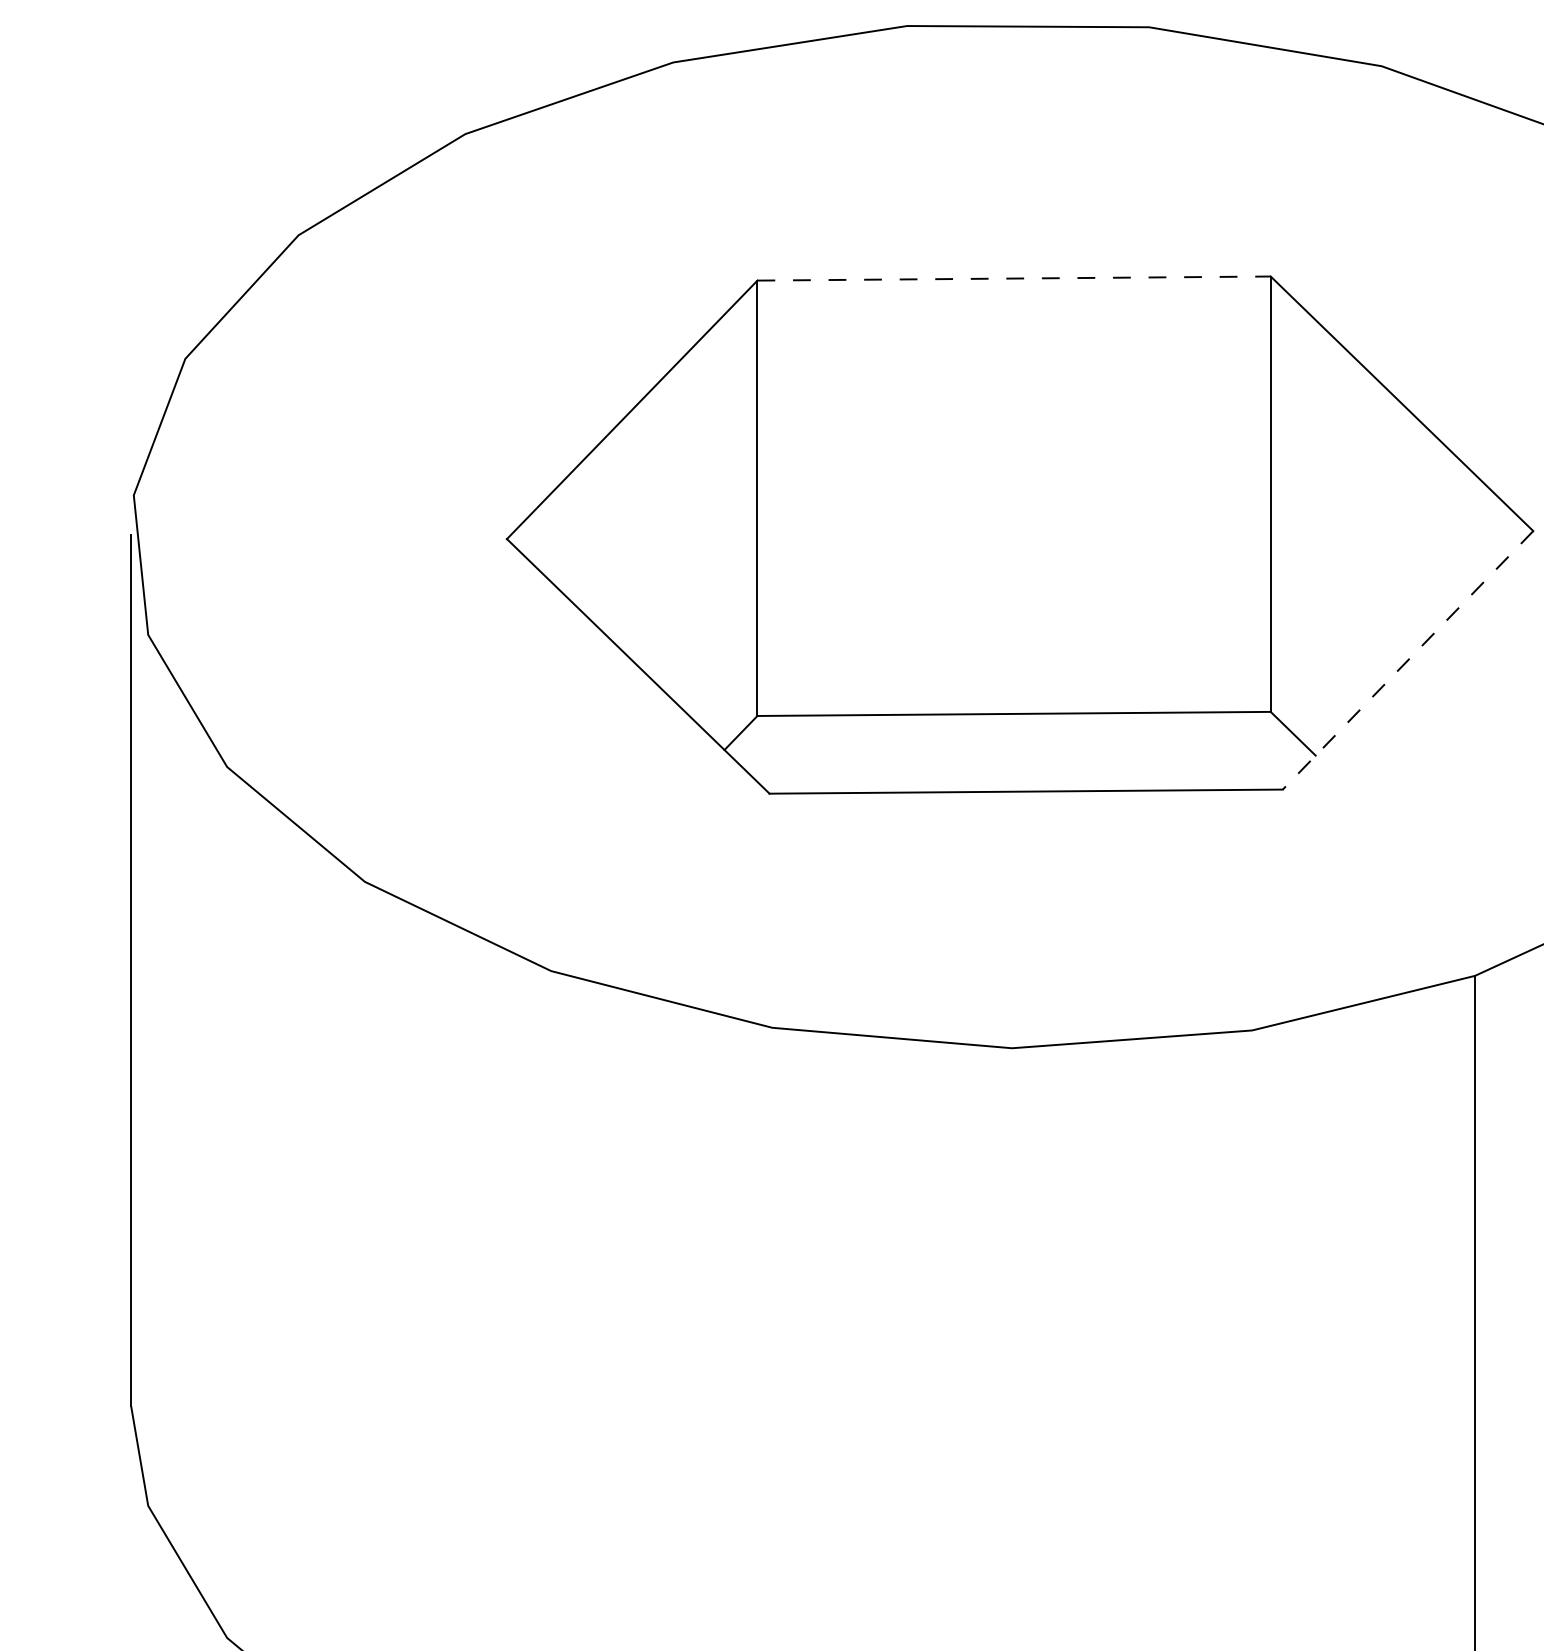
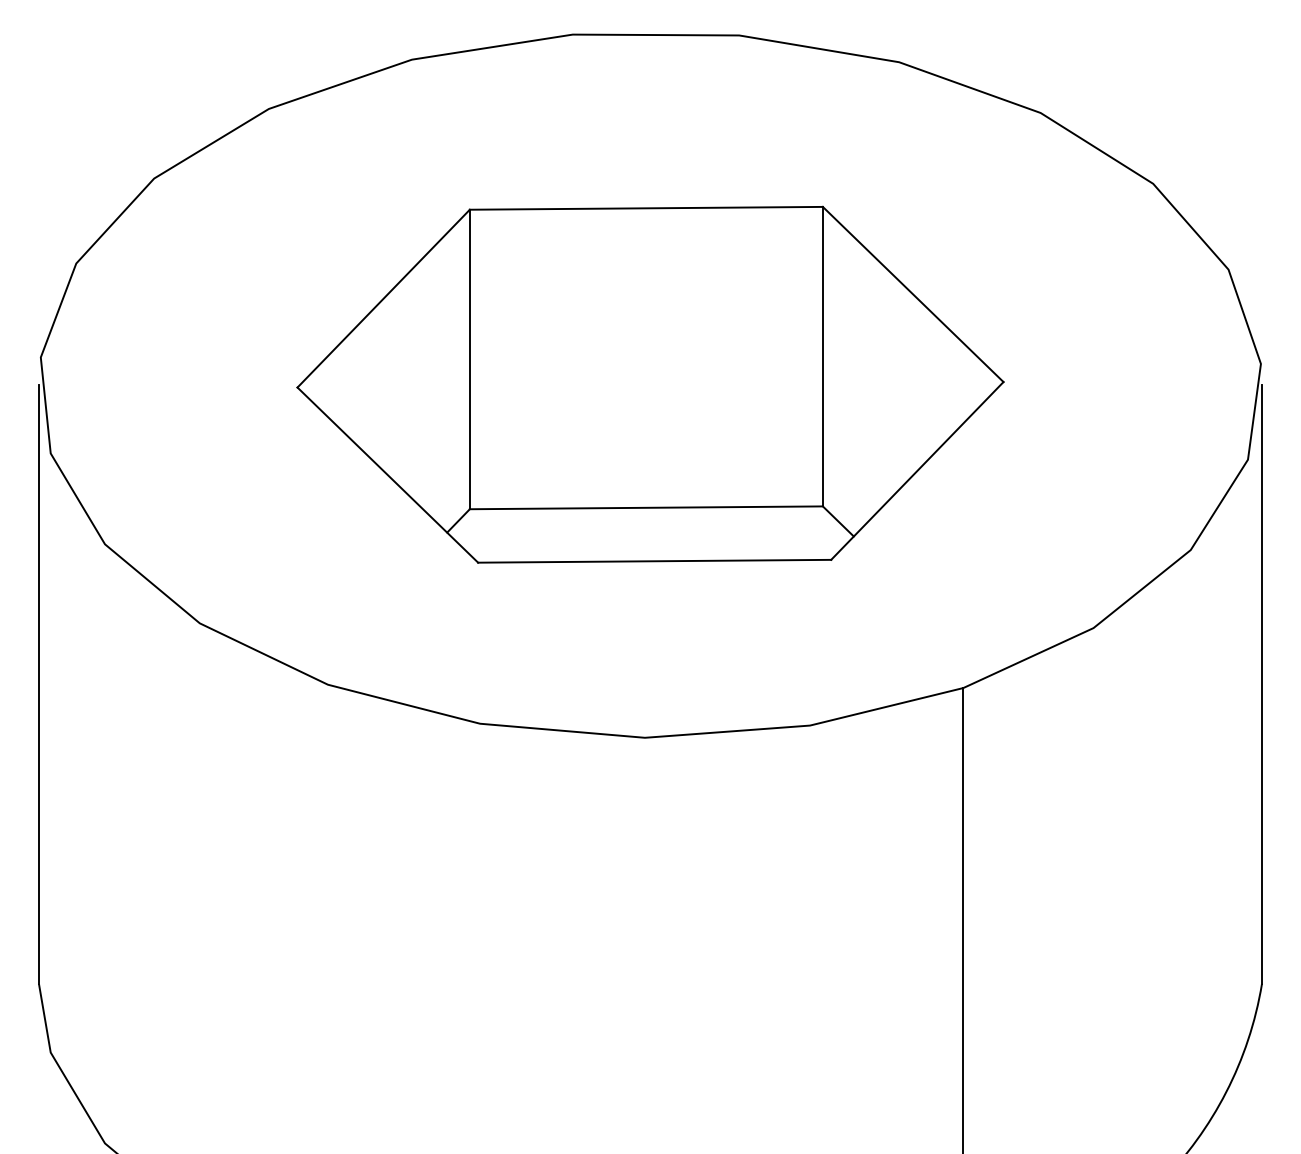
line: (1014, 278) -> (646, 208), dashed -> solid
line: (1408, 659) -> (917, 470), dashed -> solid

